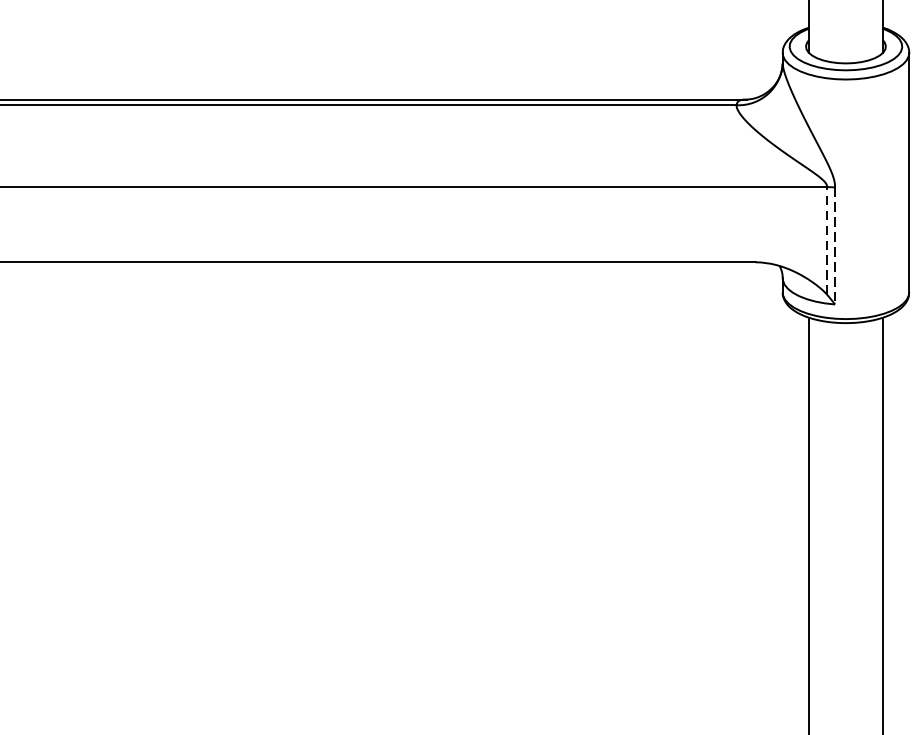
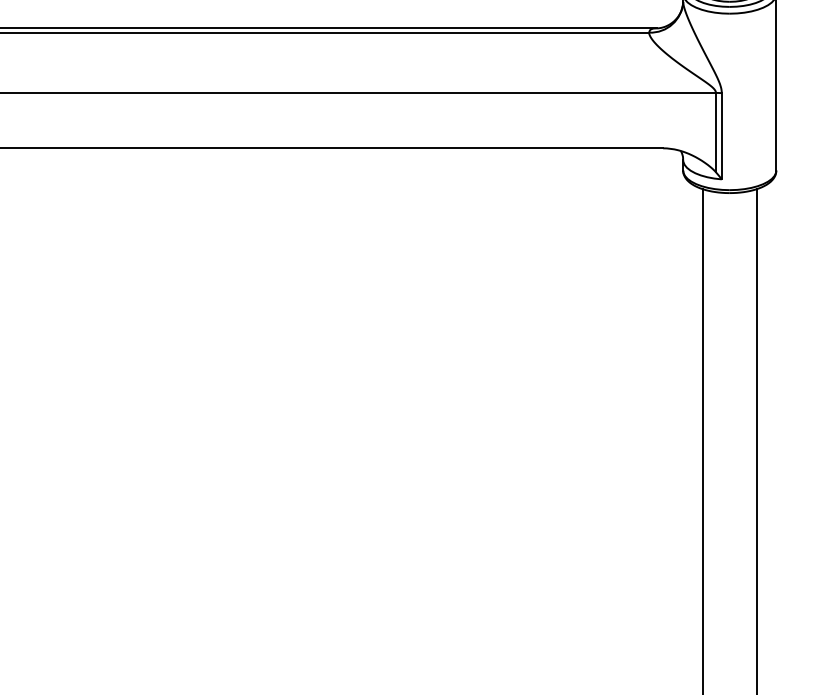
line: (826, 240) -> (715, 132), dashed -> solid
line: (834, 246) -> (721, 136), dashed -> solid

